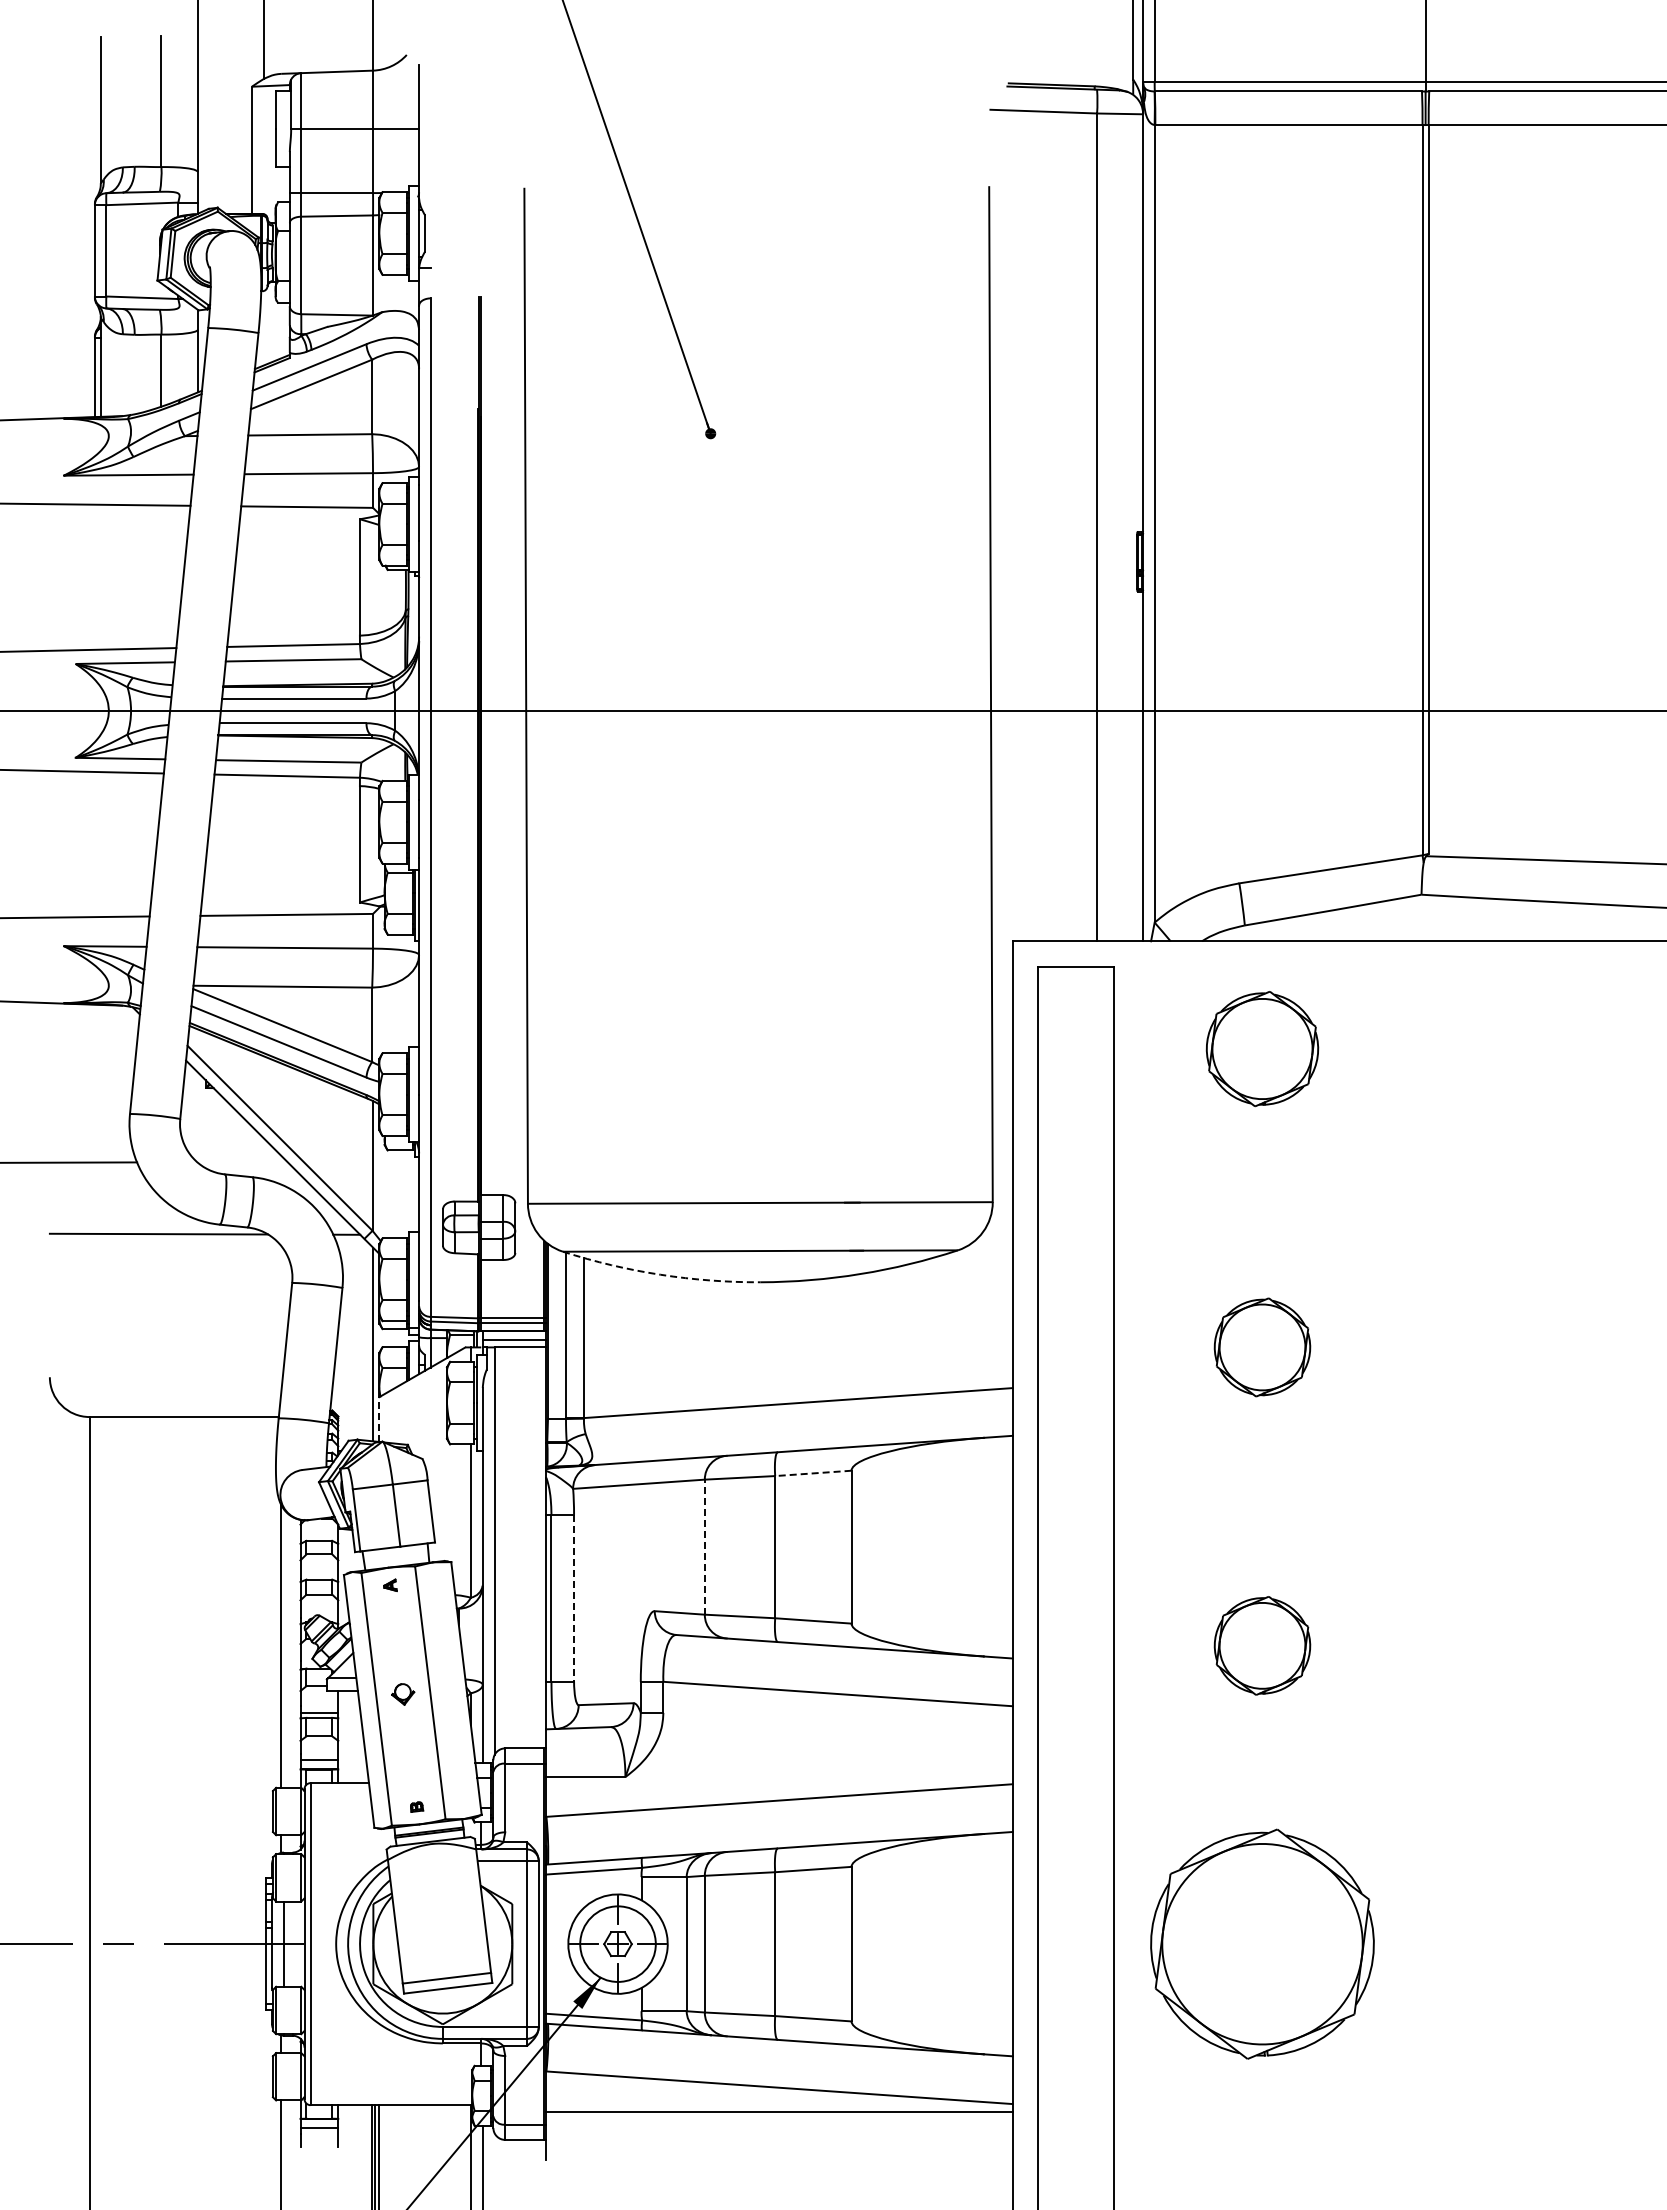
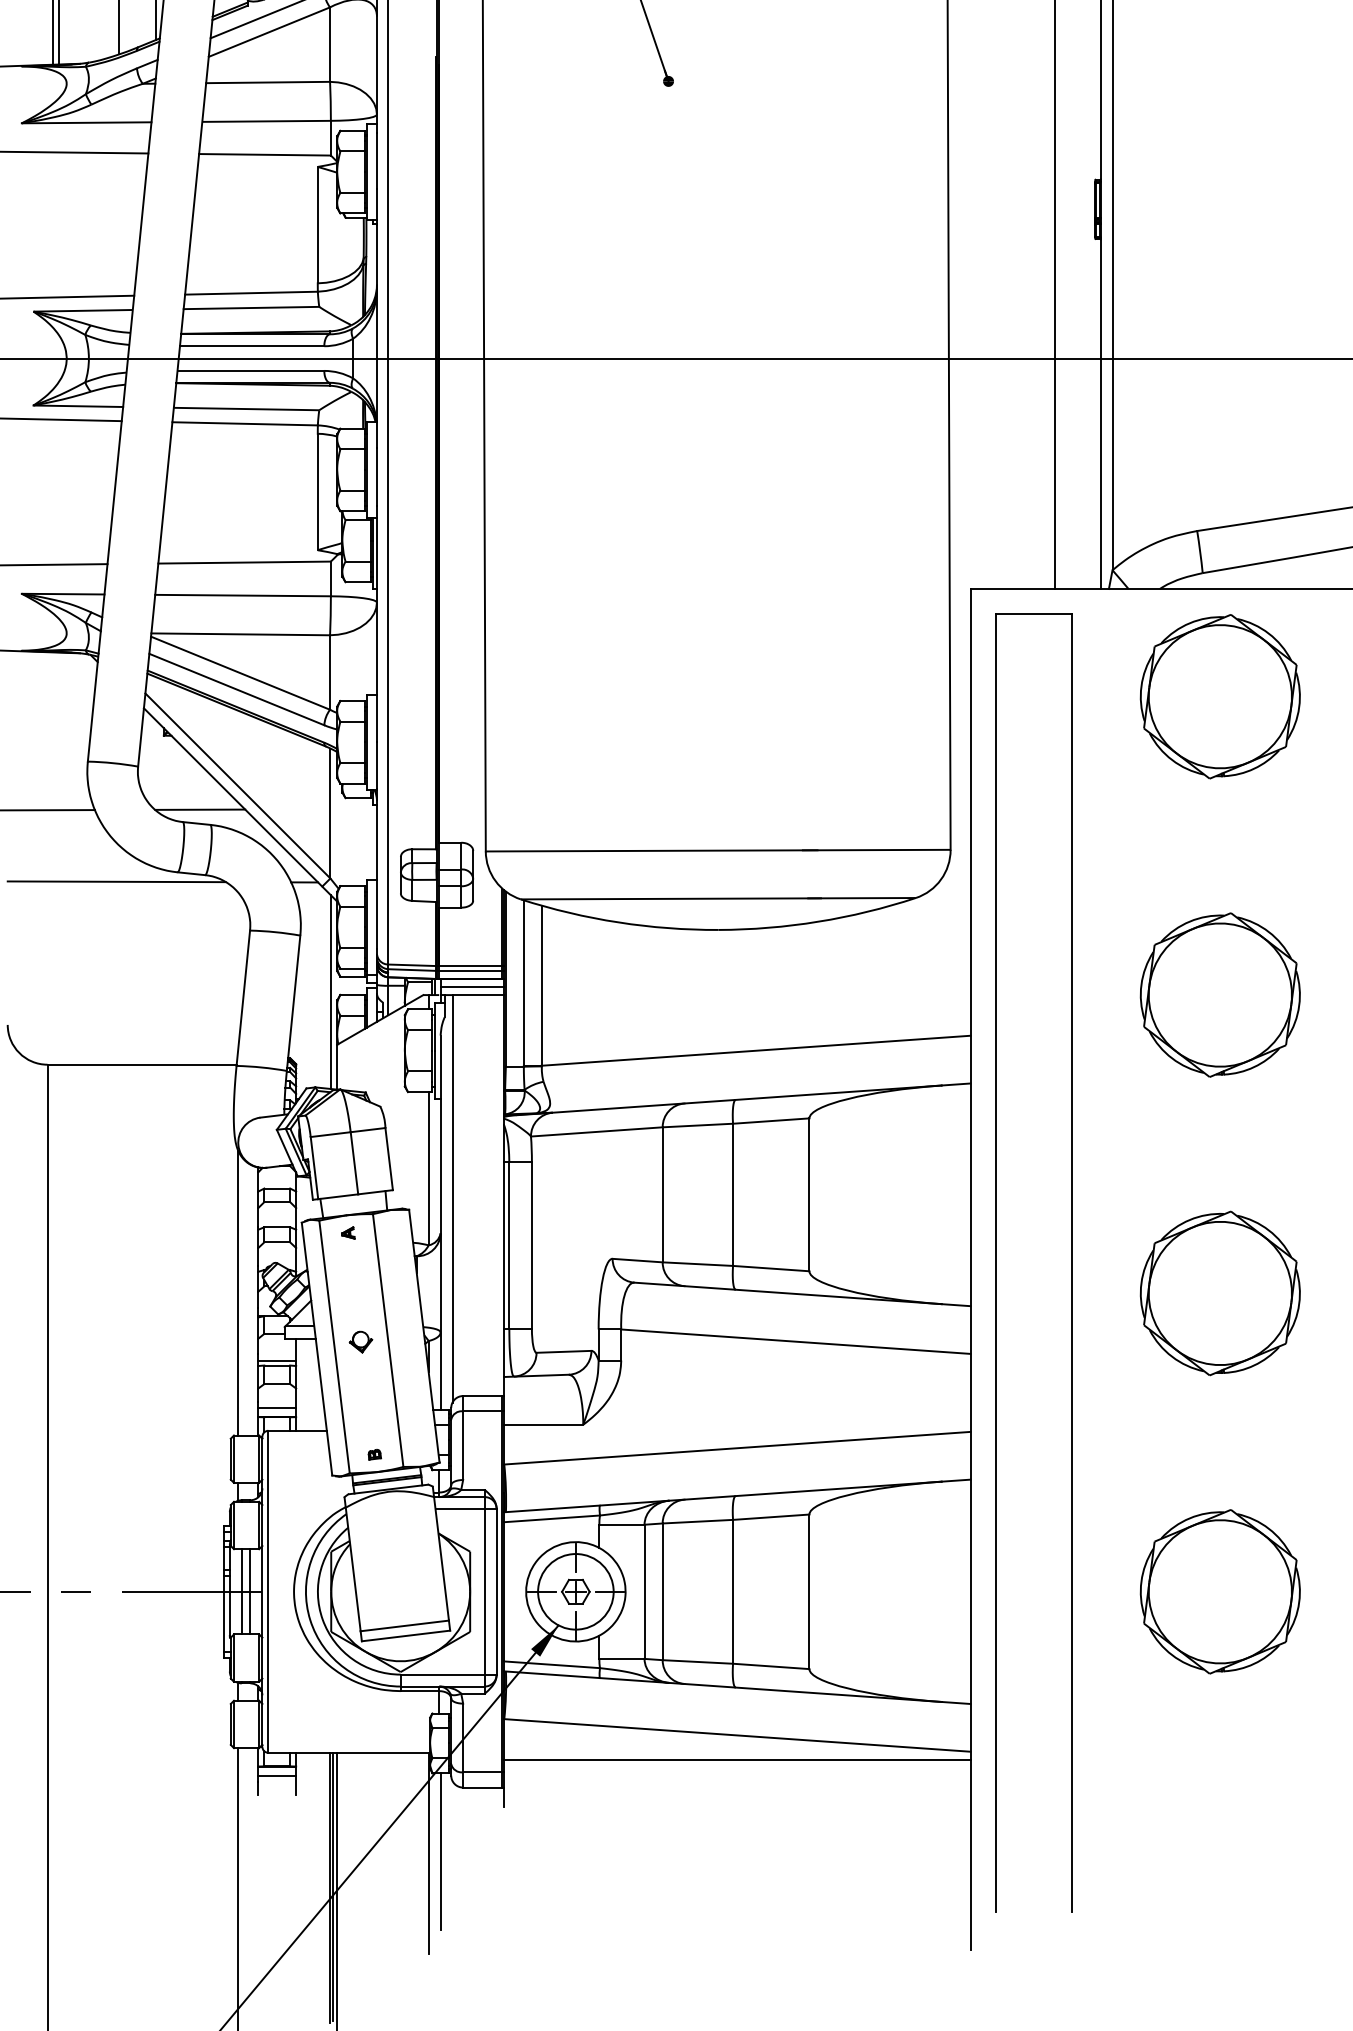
part: (1262, 1048) -> (1220, 696), size x1.43
line: (242, 1161) -> (200, 809), added
arc: (660, 1274) -> (618, 922), dashed -> solid
part: (1262, 1347) -> (1220, 995), size x1.67
line: (379, 1419) -> (337, 1067), dashed -> solid
line: (812, 1473) -> (770, 1121), dashed -> solid
line: (704, 1547) -> (662, 1195), dashed -> solid
line: (574, 1598) -> (532, 1246), dashed -> solid
part: (1262, 1645) -> (1220, 1293), size x1.67
line: (292, 1943) -> (250, 1591), added
part: (1262, 1943) -> (1220, 1591), size x0.71

